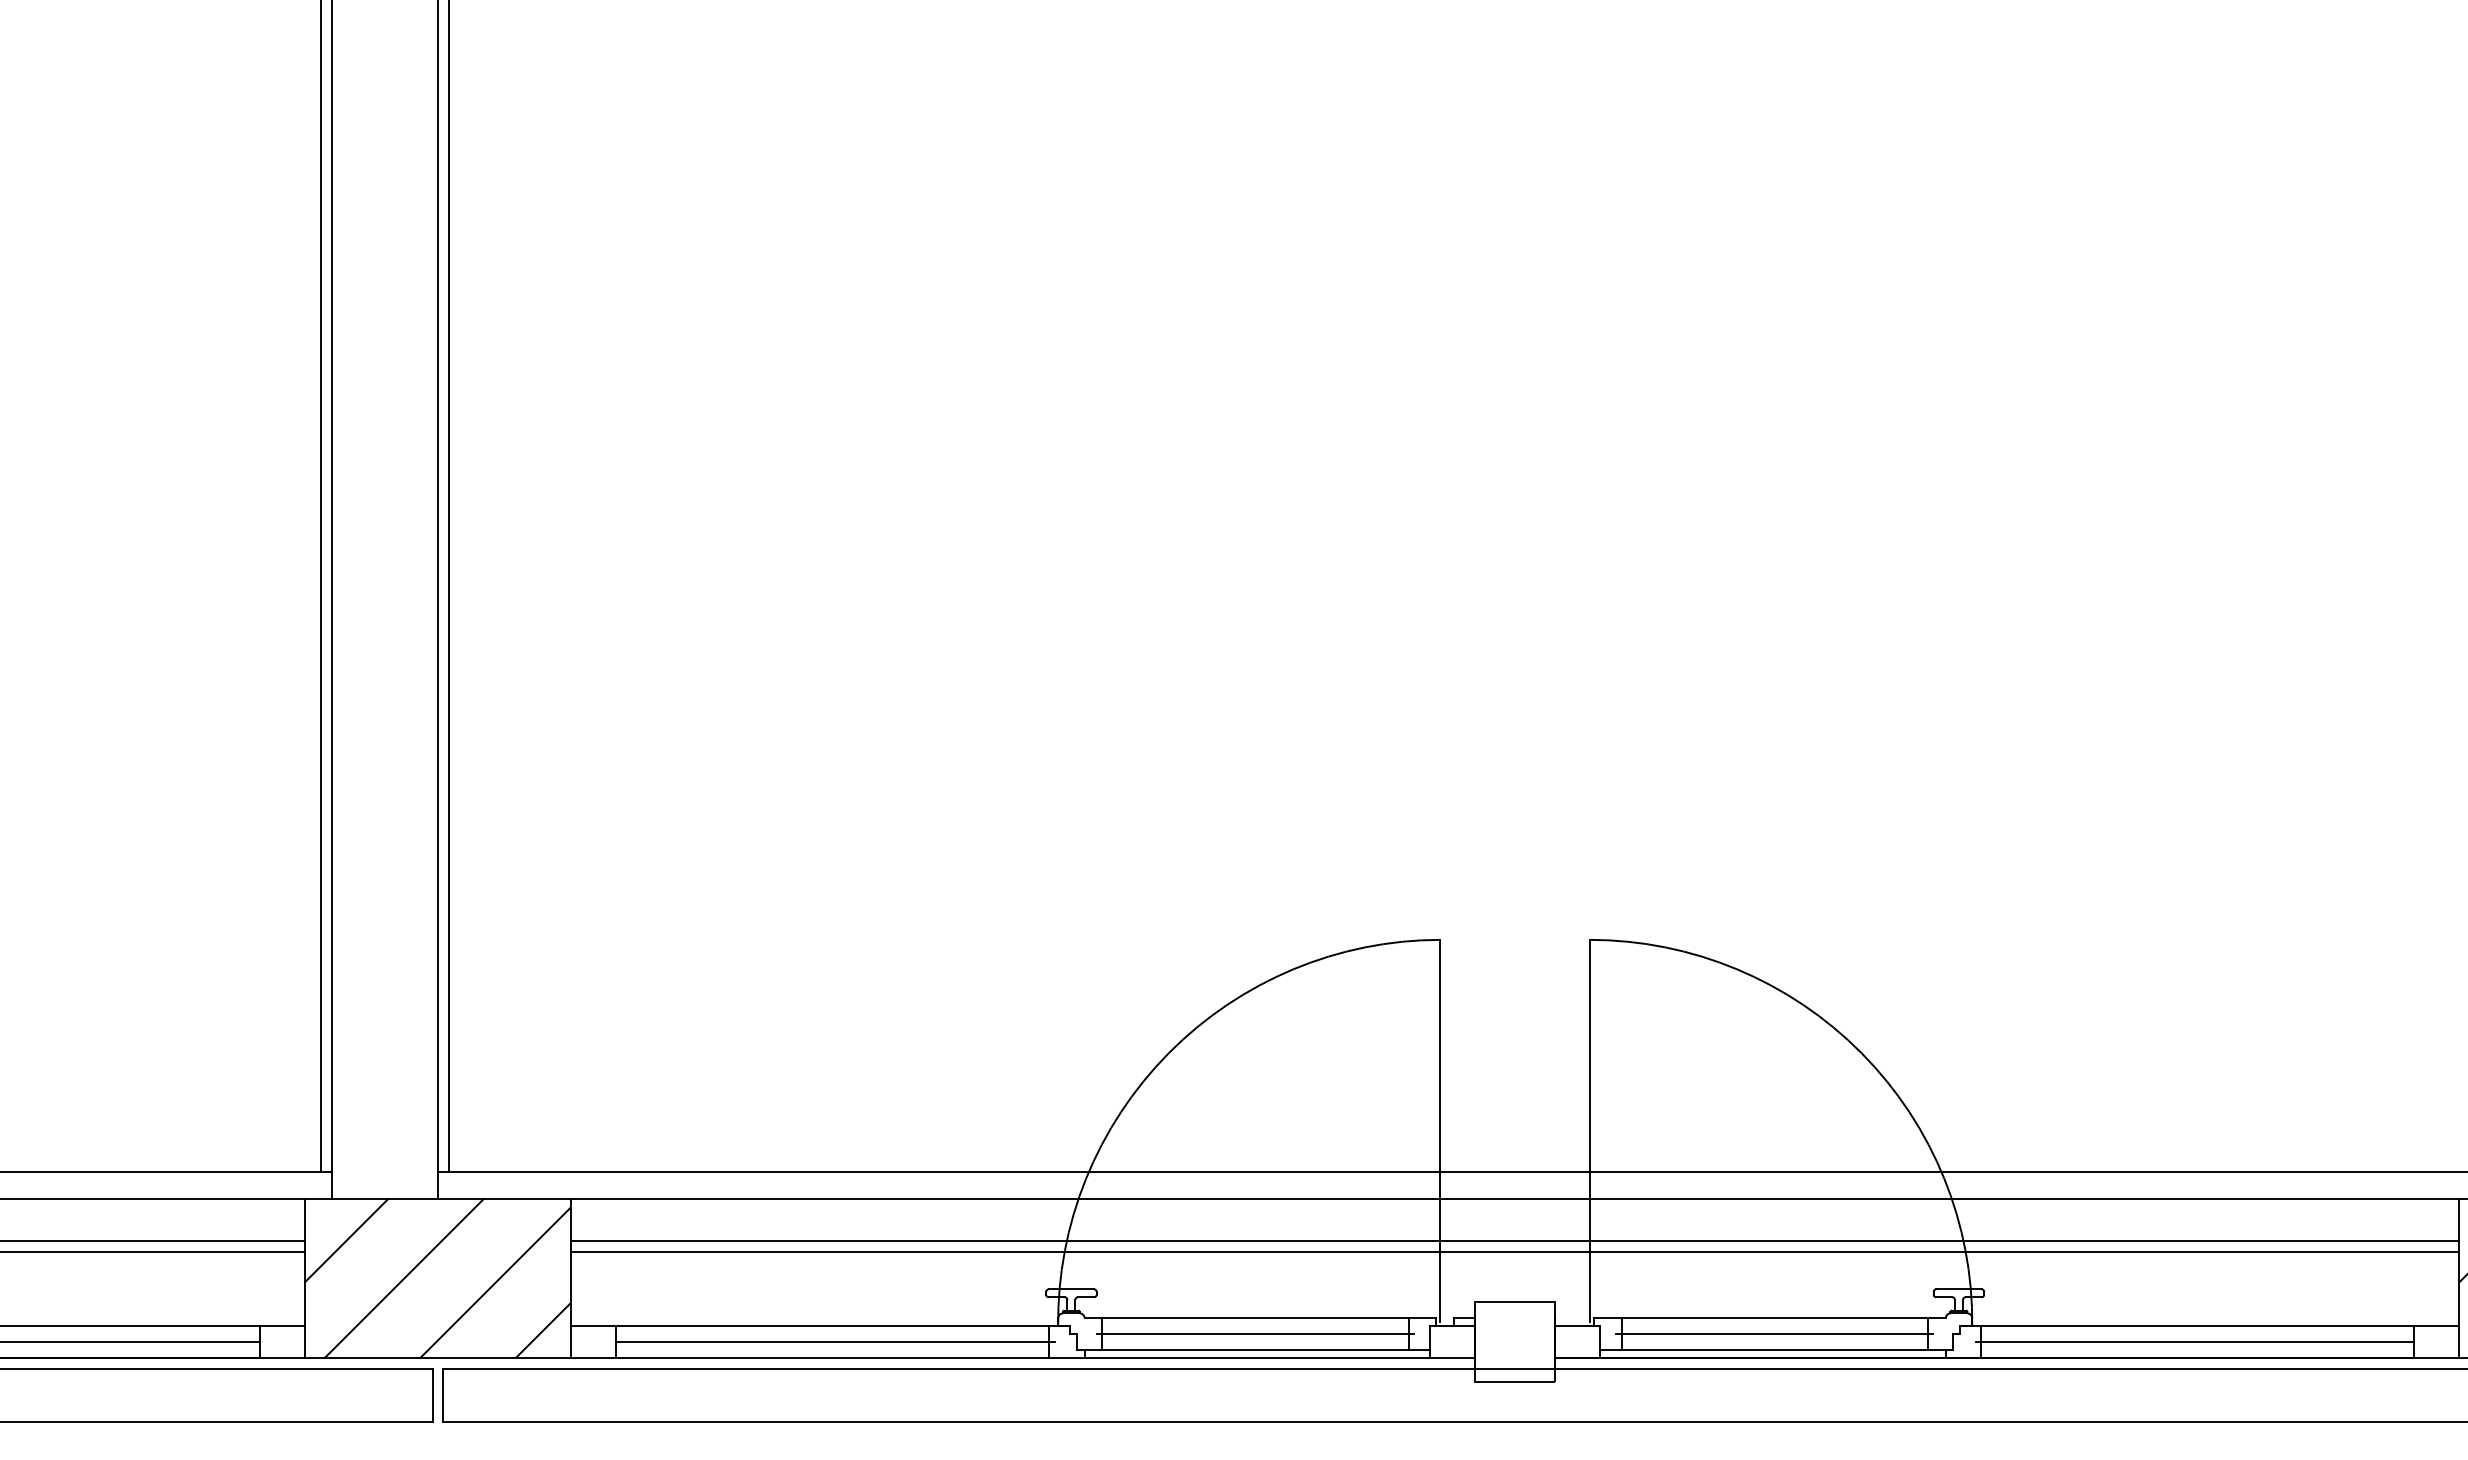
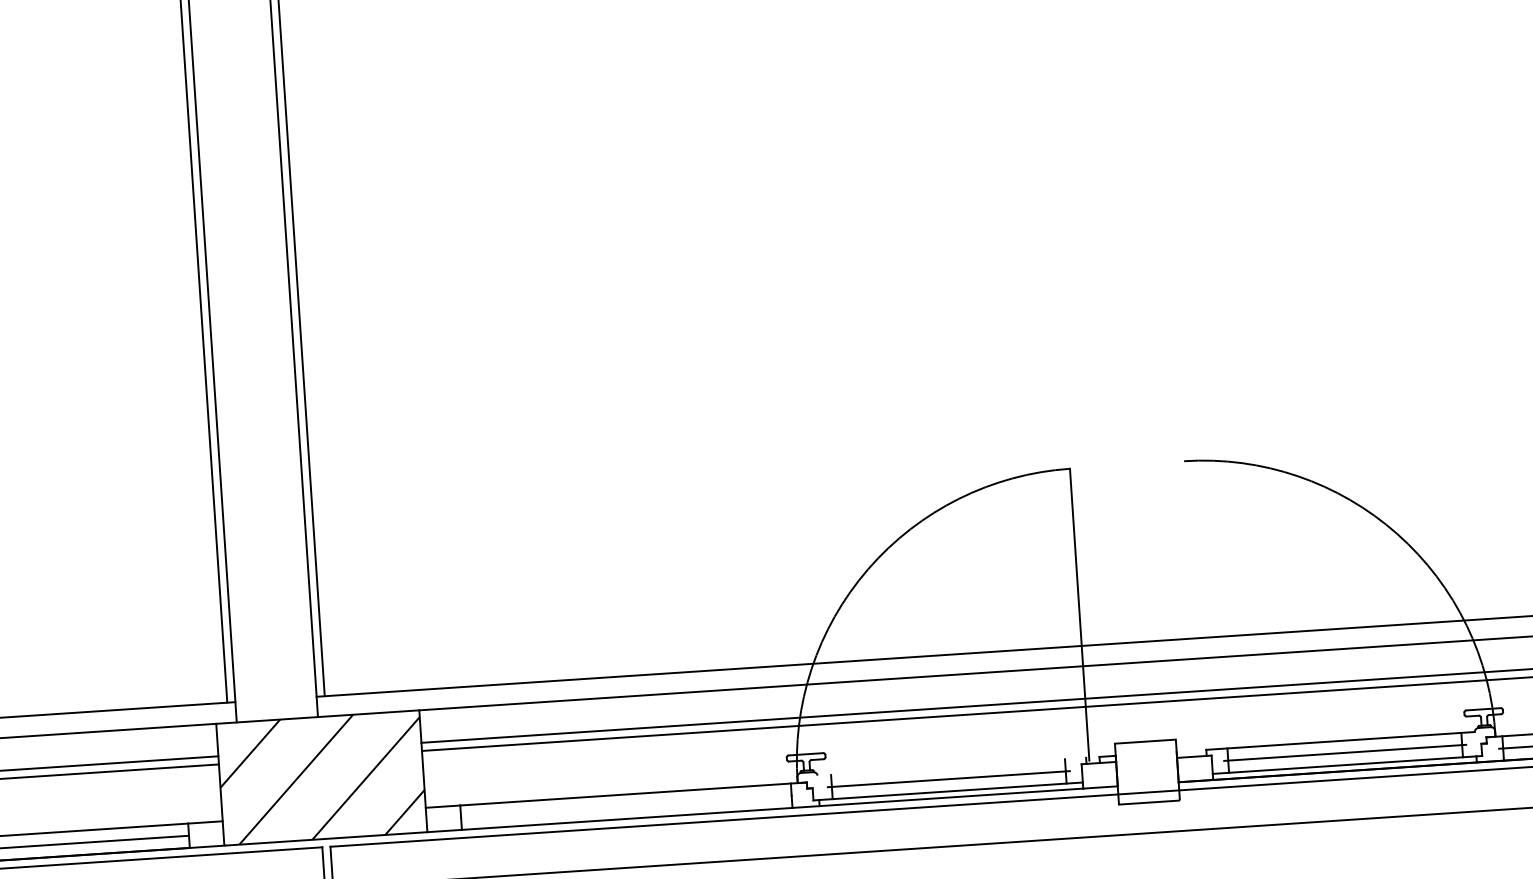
line: (1589, 1130) -> (1193, 606), removed
line: (1260, 1318) -> (951, 766), removed
line: (835, 1342) -> (628, 806), removed

